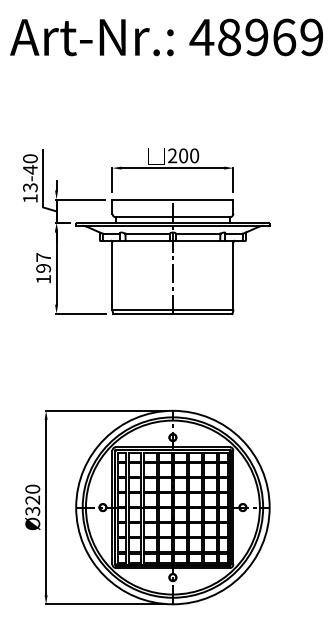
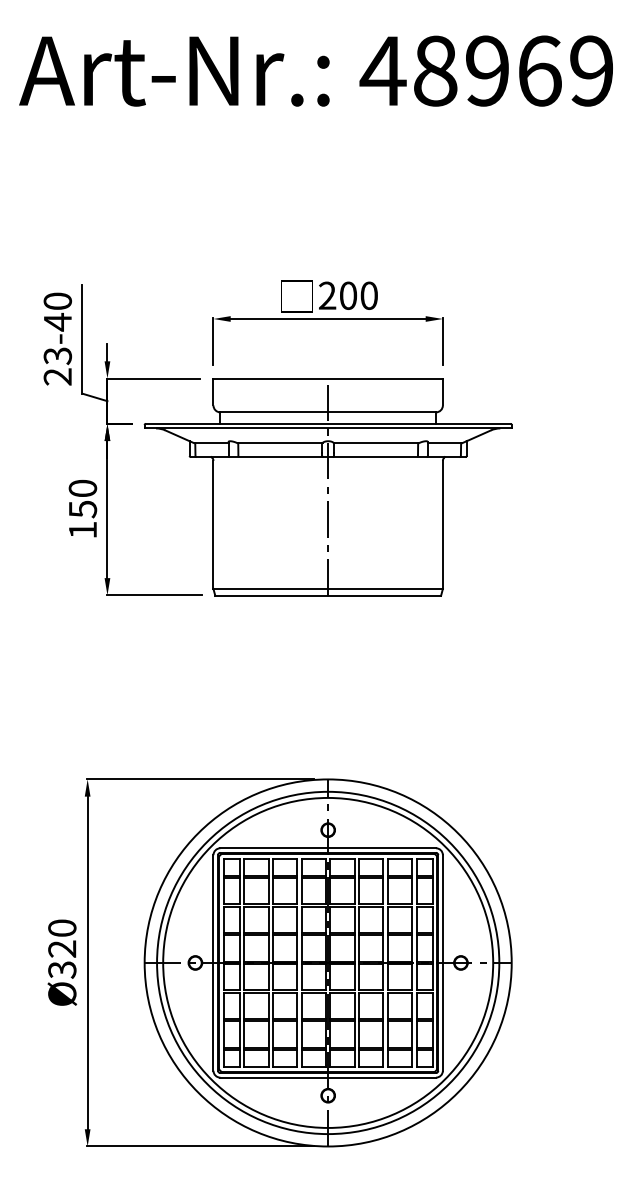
text: (30, 198) -> (57, 376), 13-40 -> 23-40
text: (43, 263) -> (82, 499), 197 -> 150

